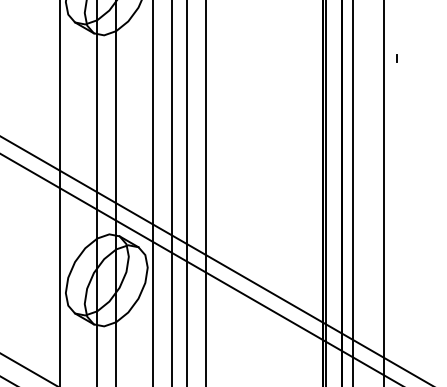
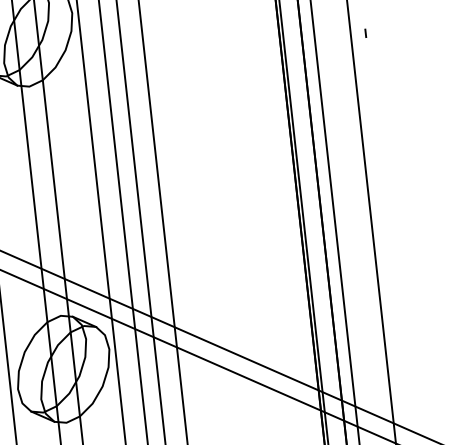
line: (396, 58) -> (365, 33), moved

